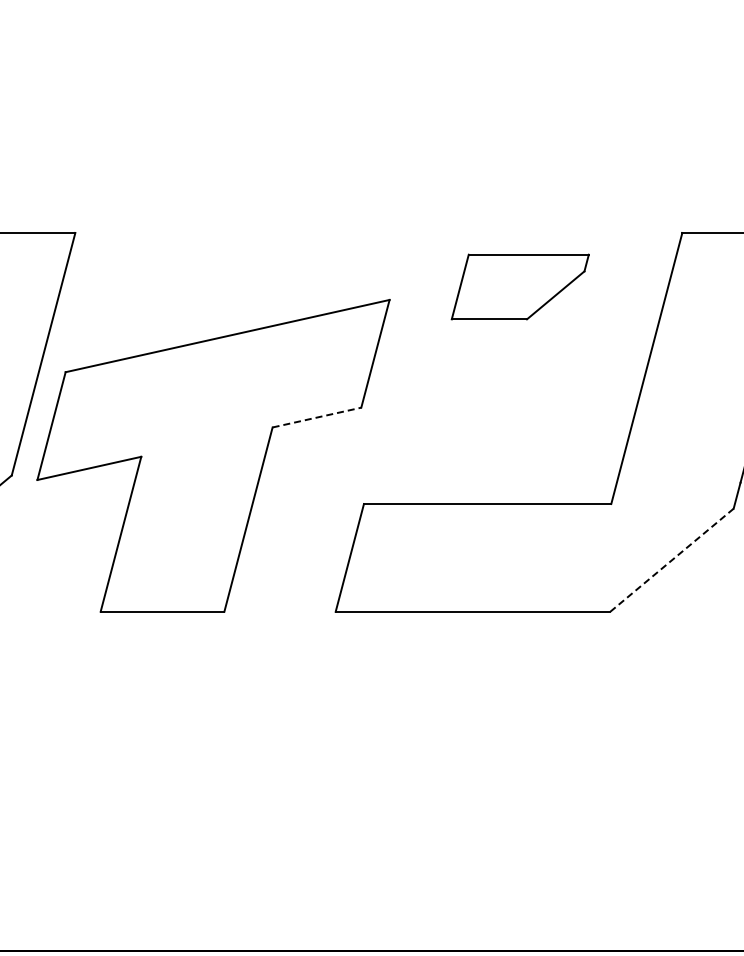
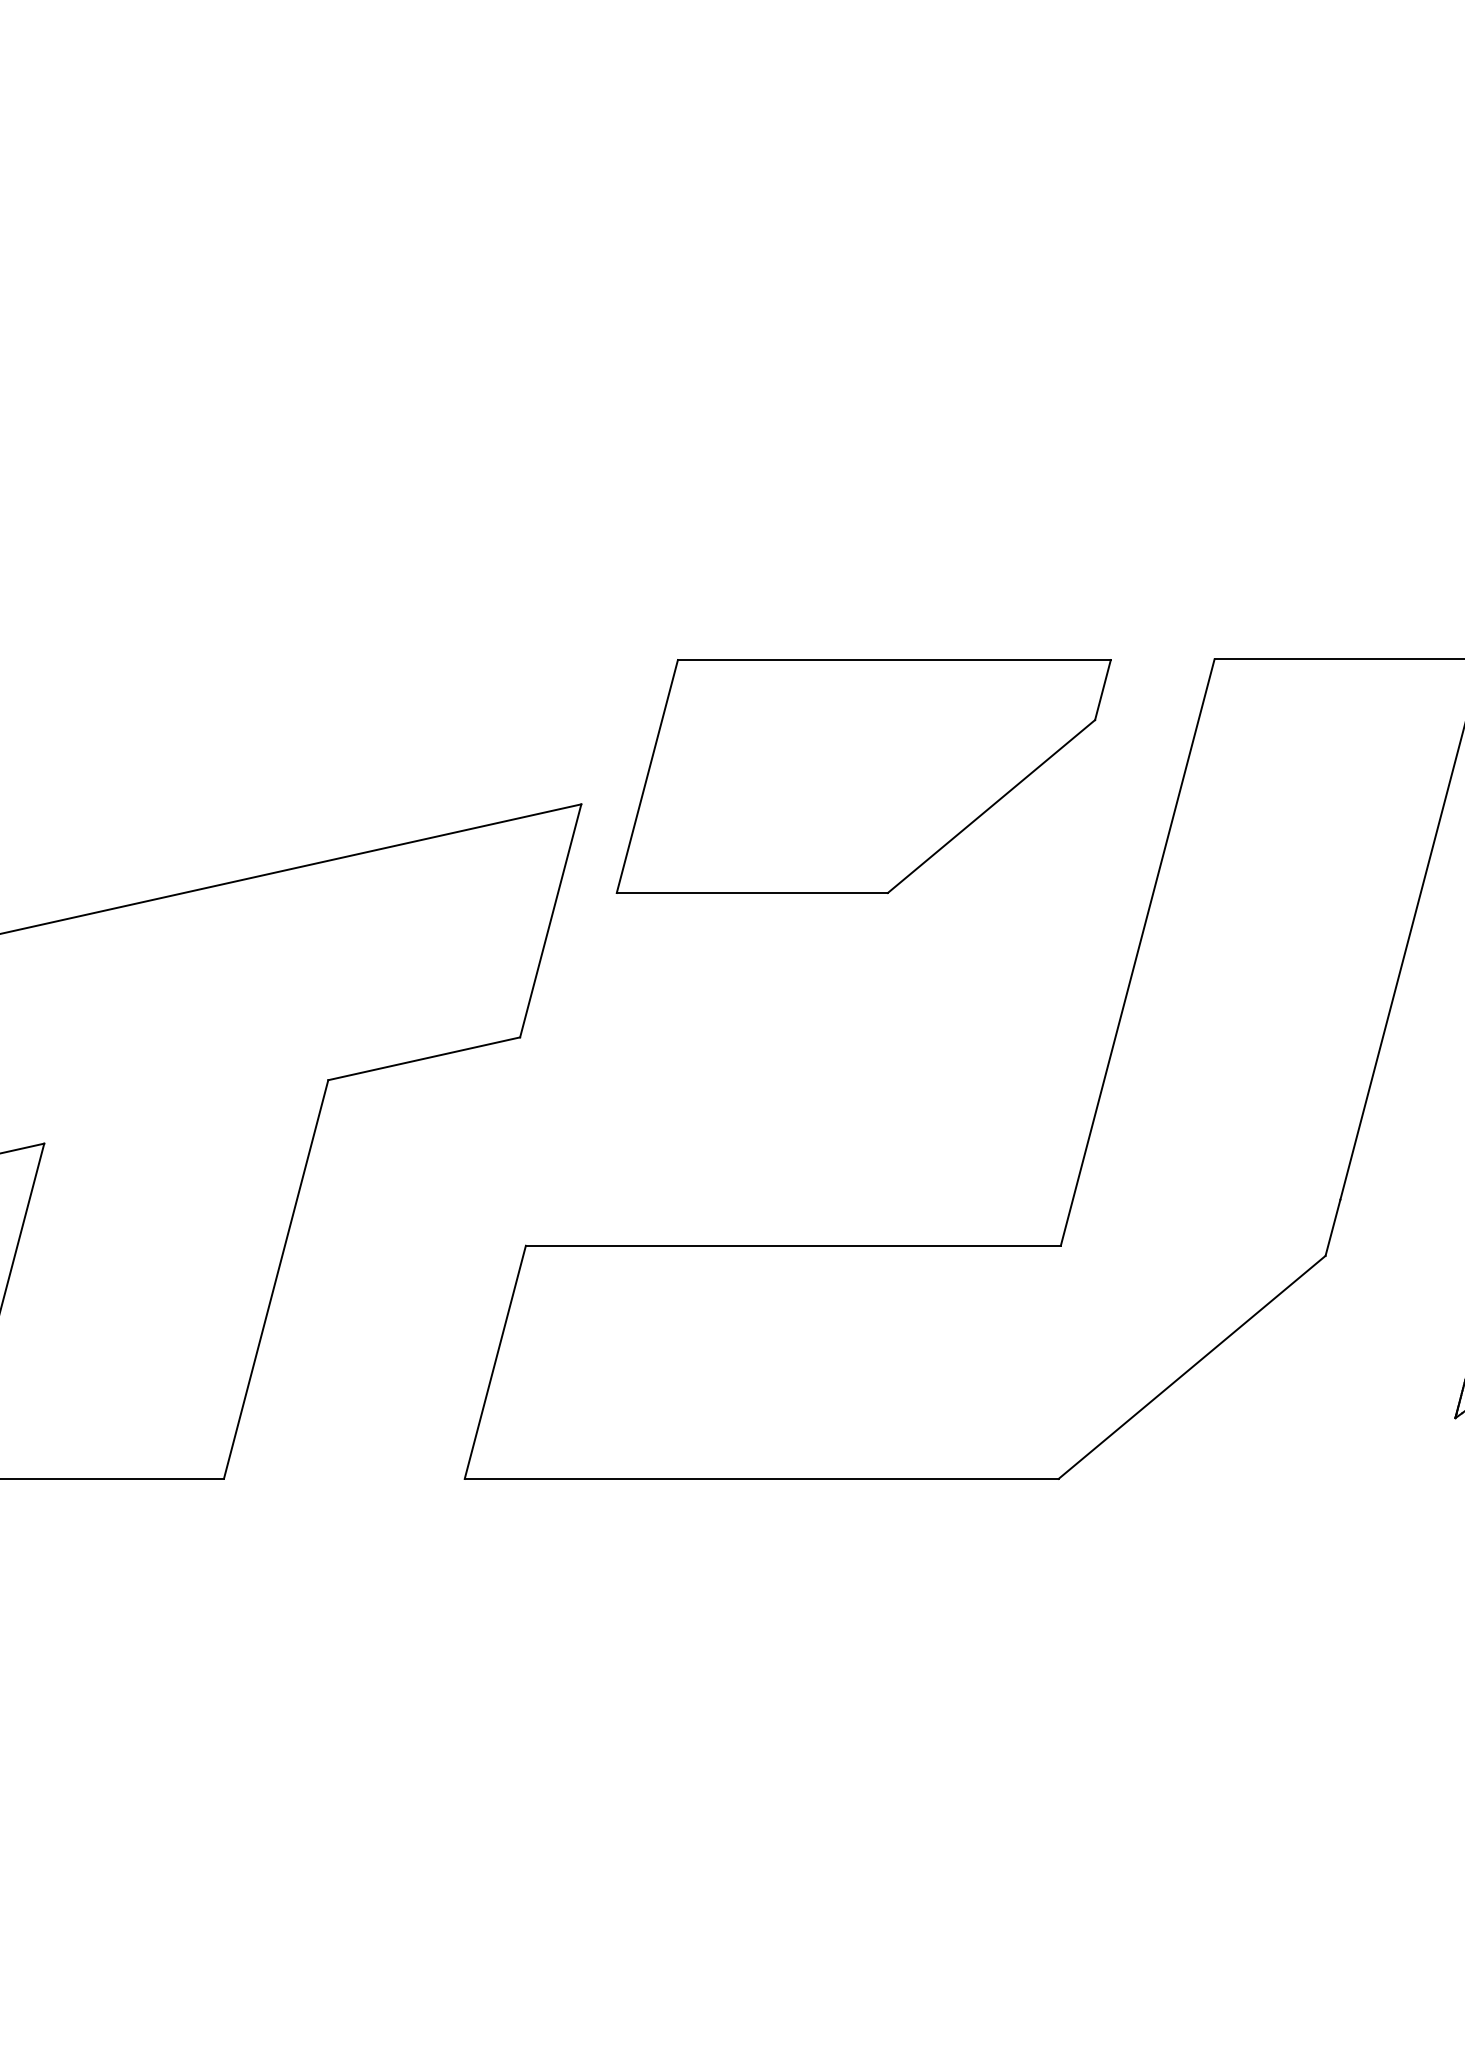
part: (520, 286) -> (864, 775), size x1.67
line: (317, 417) -> (425, 1058), dashed -> solid
line: (672, 559) -> (1193, 1365), dashed -> solid

